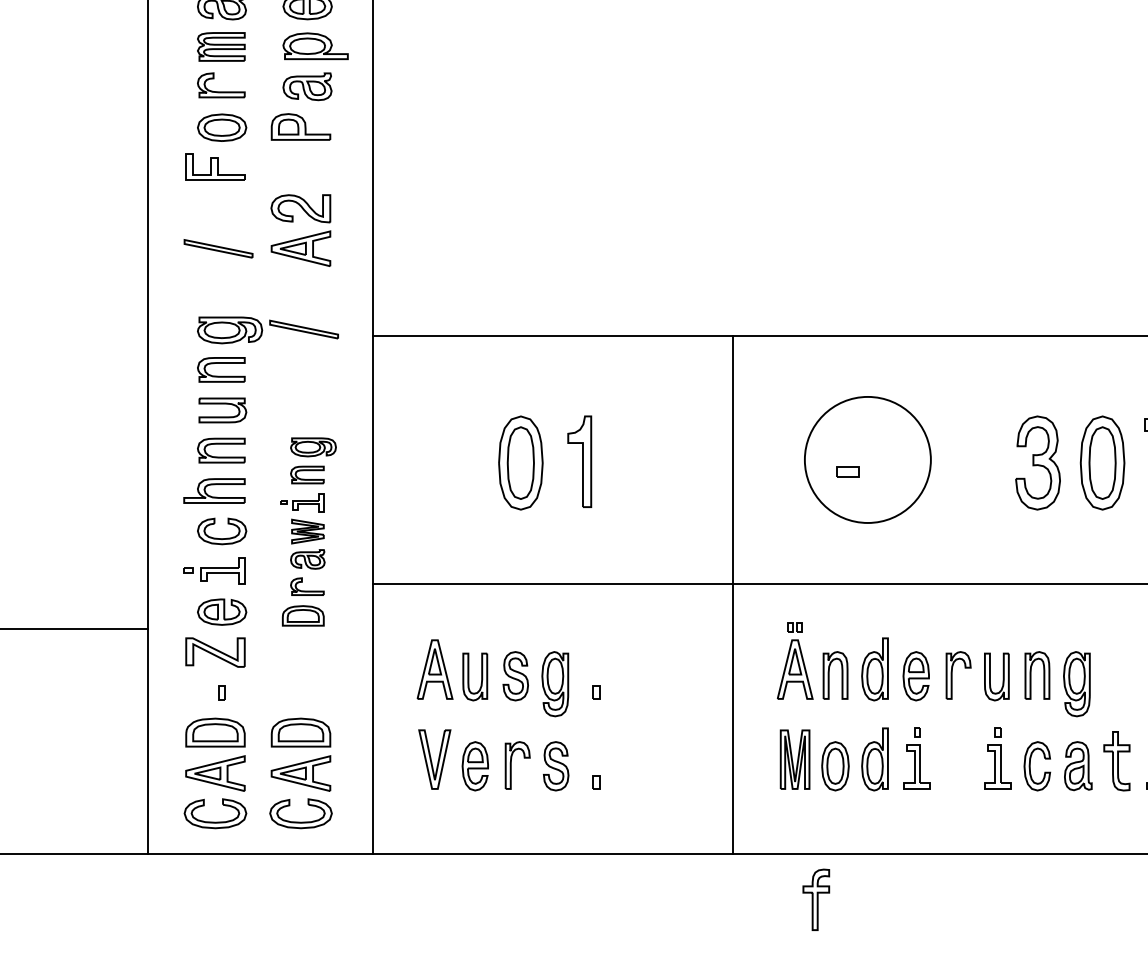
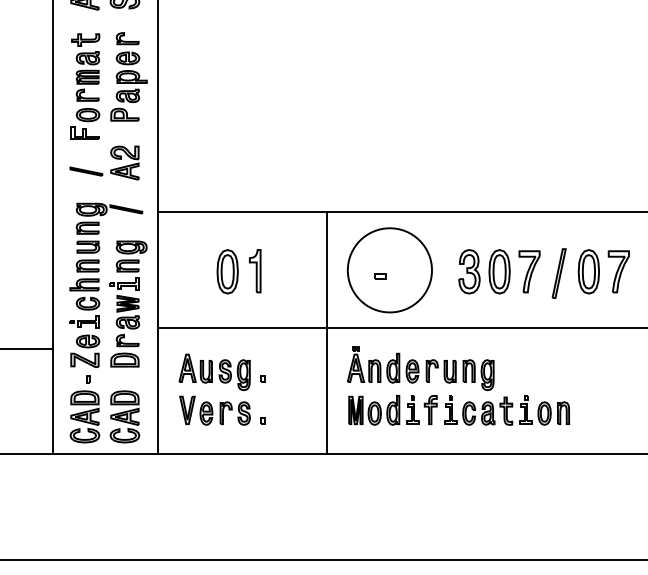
circle: (866, 460) -> (389, 270), size x1.43
part: (308, 530) -> (128, 303), size x1.43
part: (815, 898) -> (430, 409), moved

